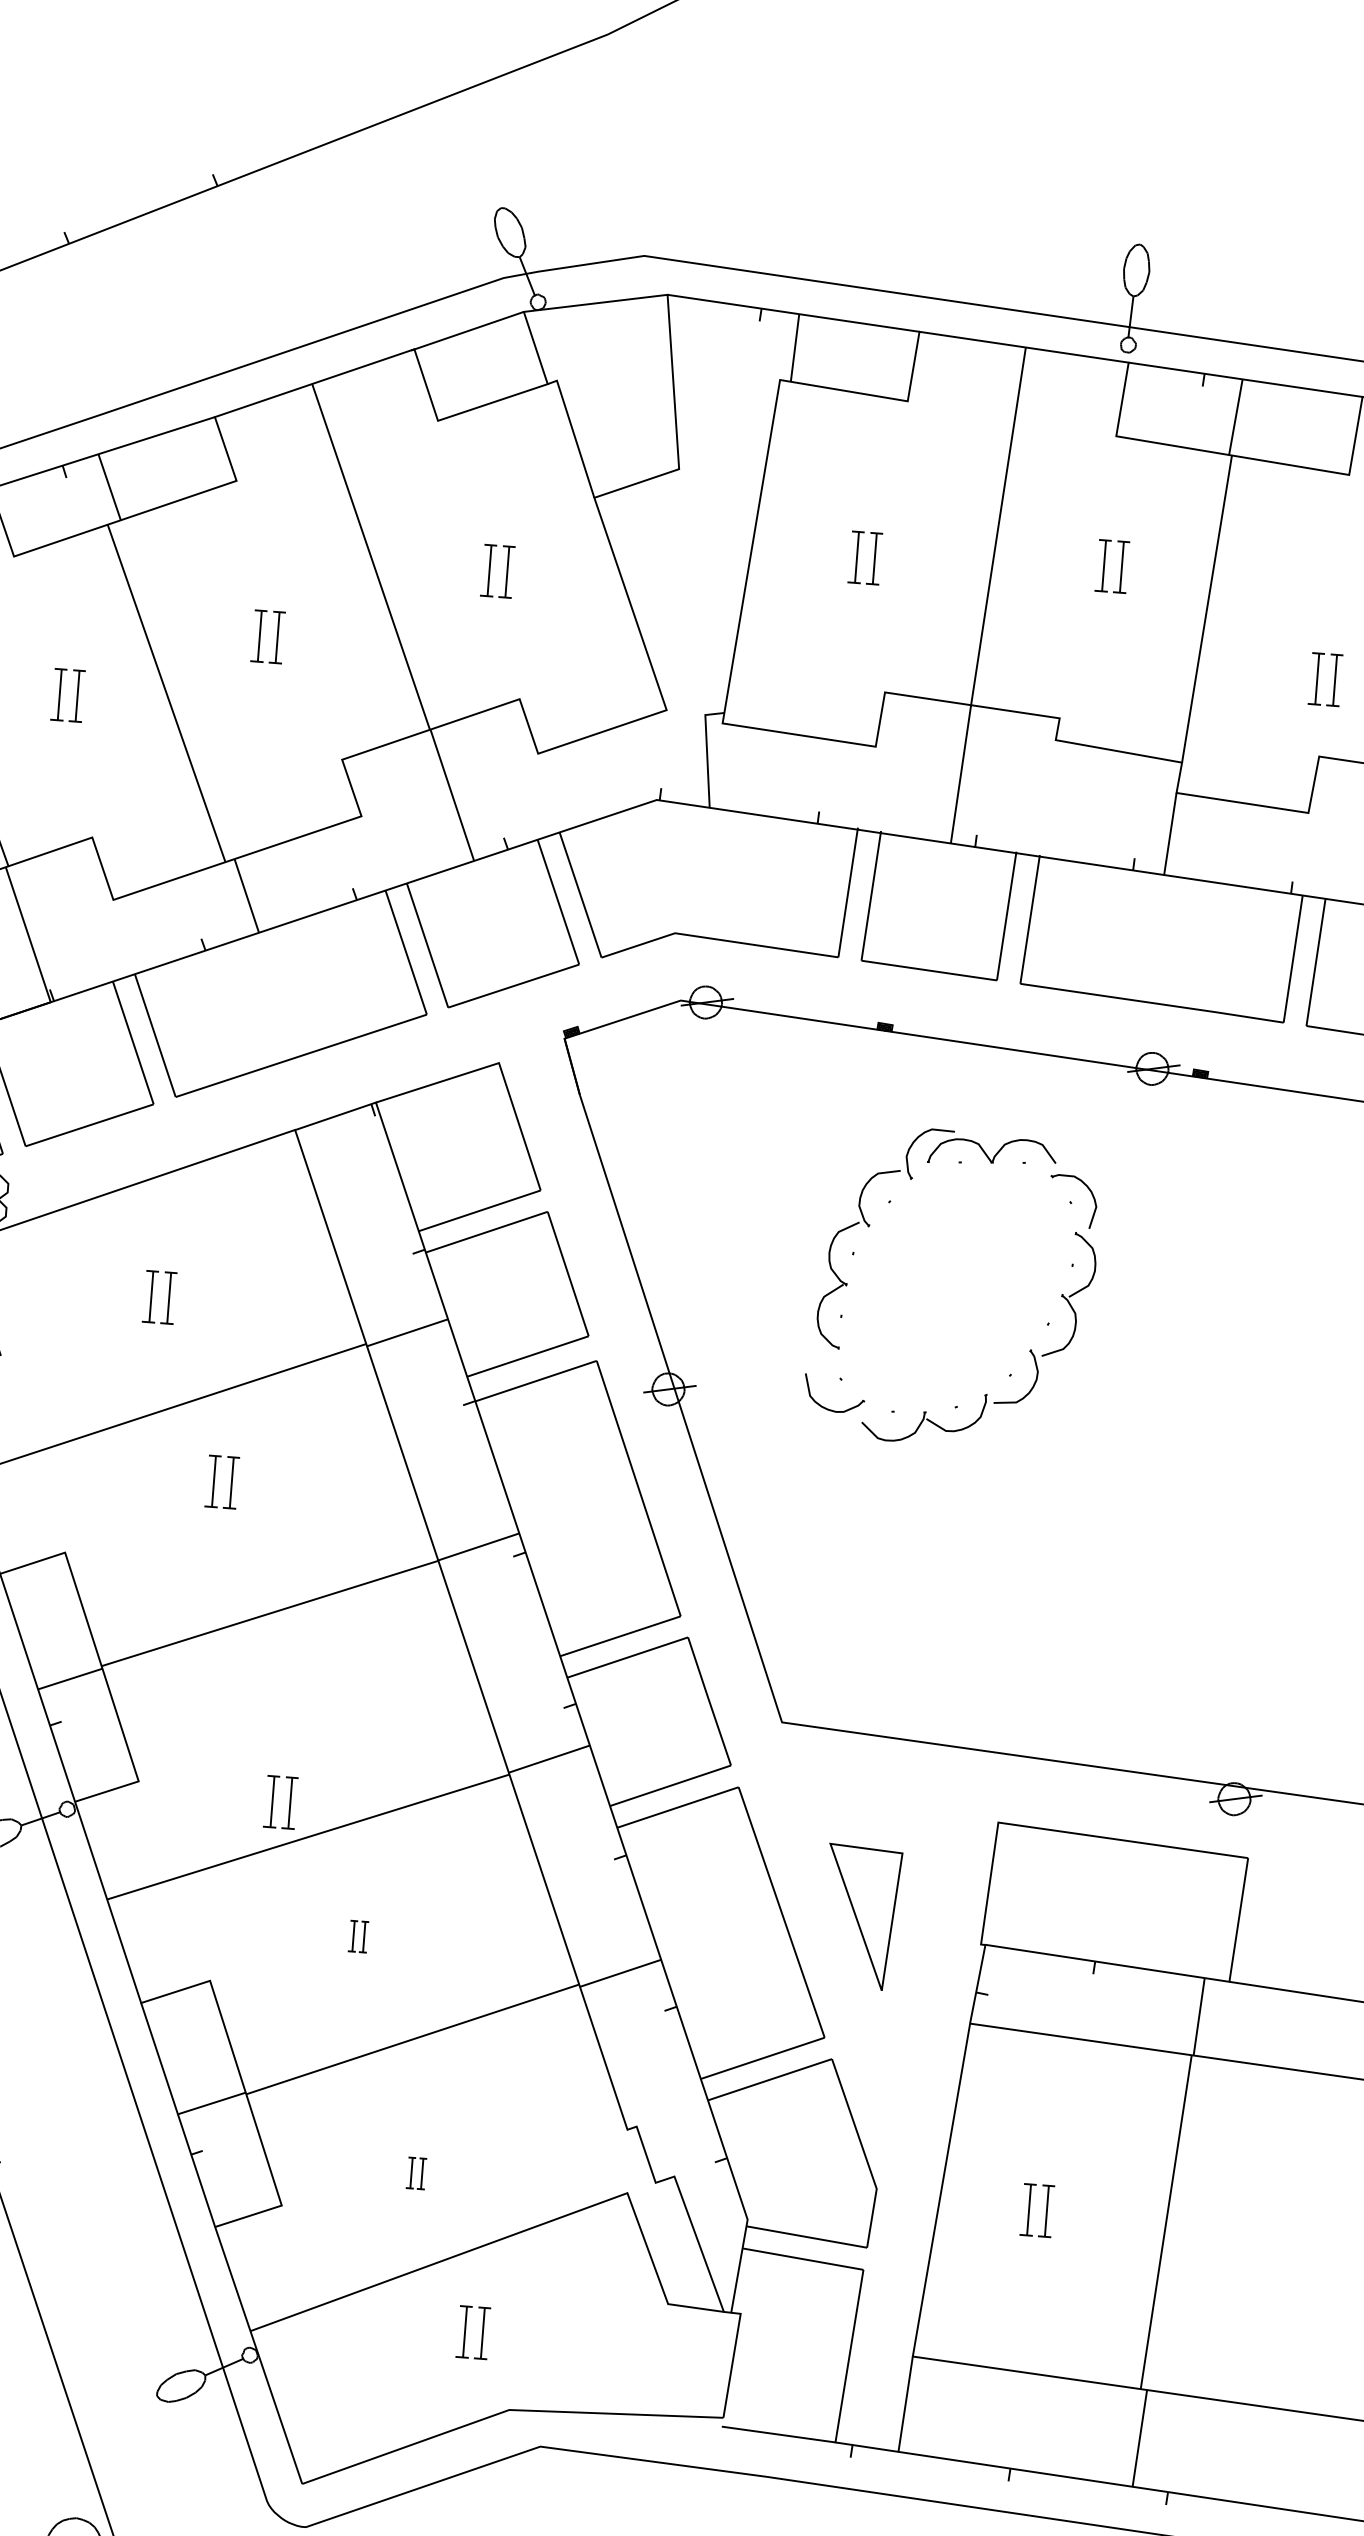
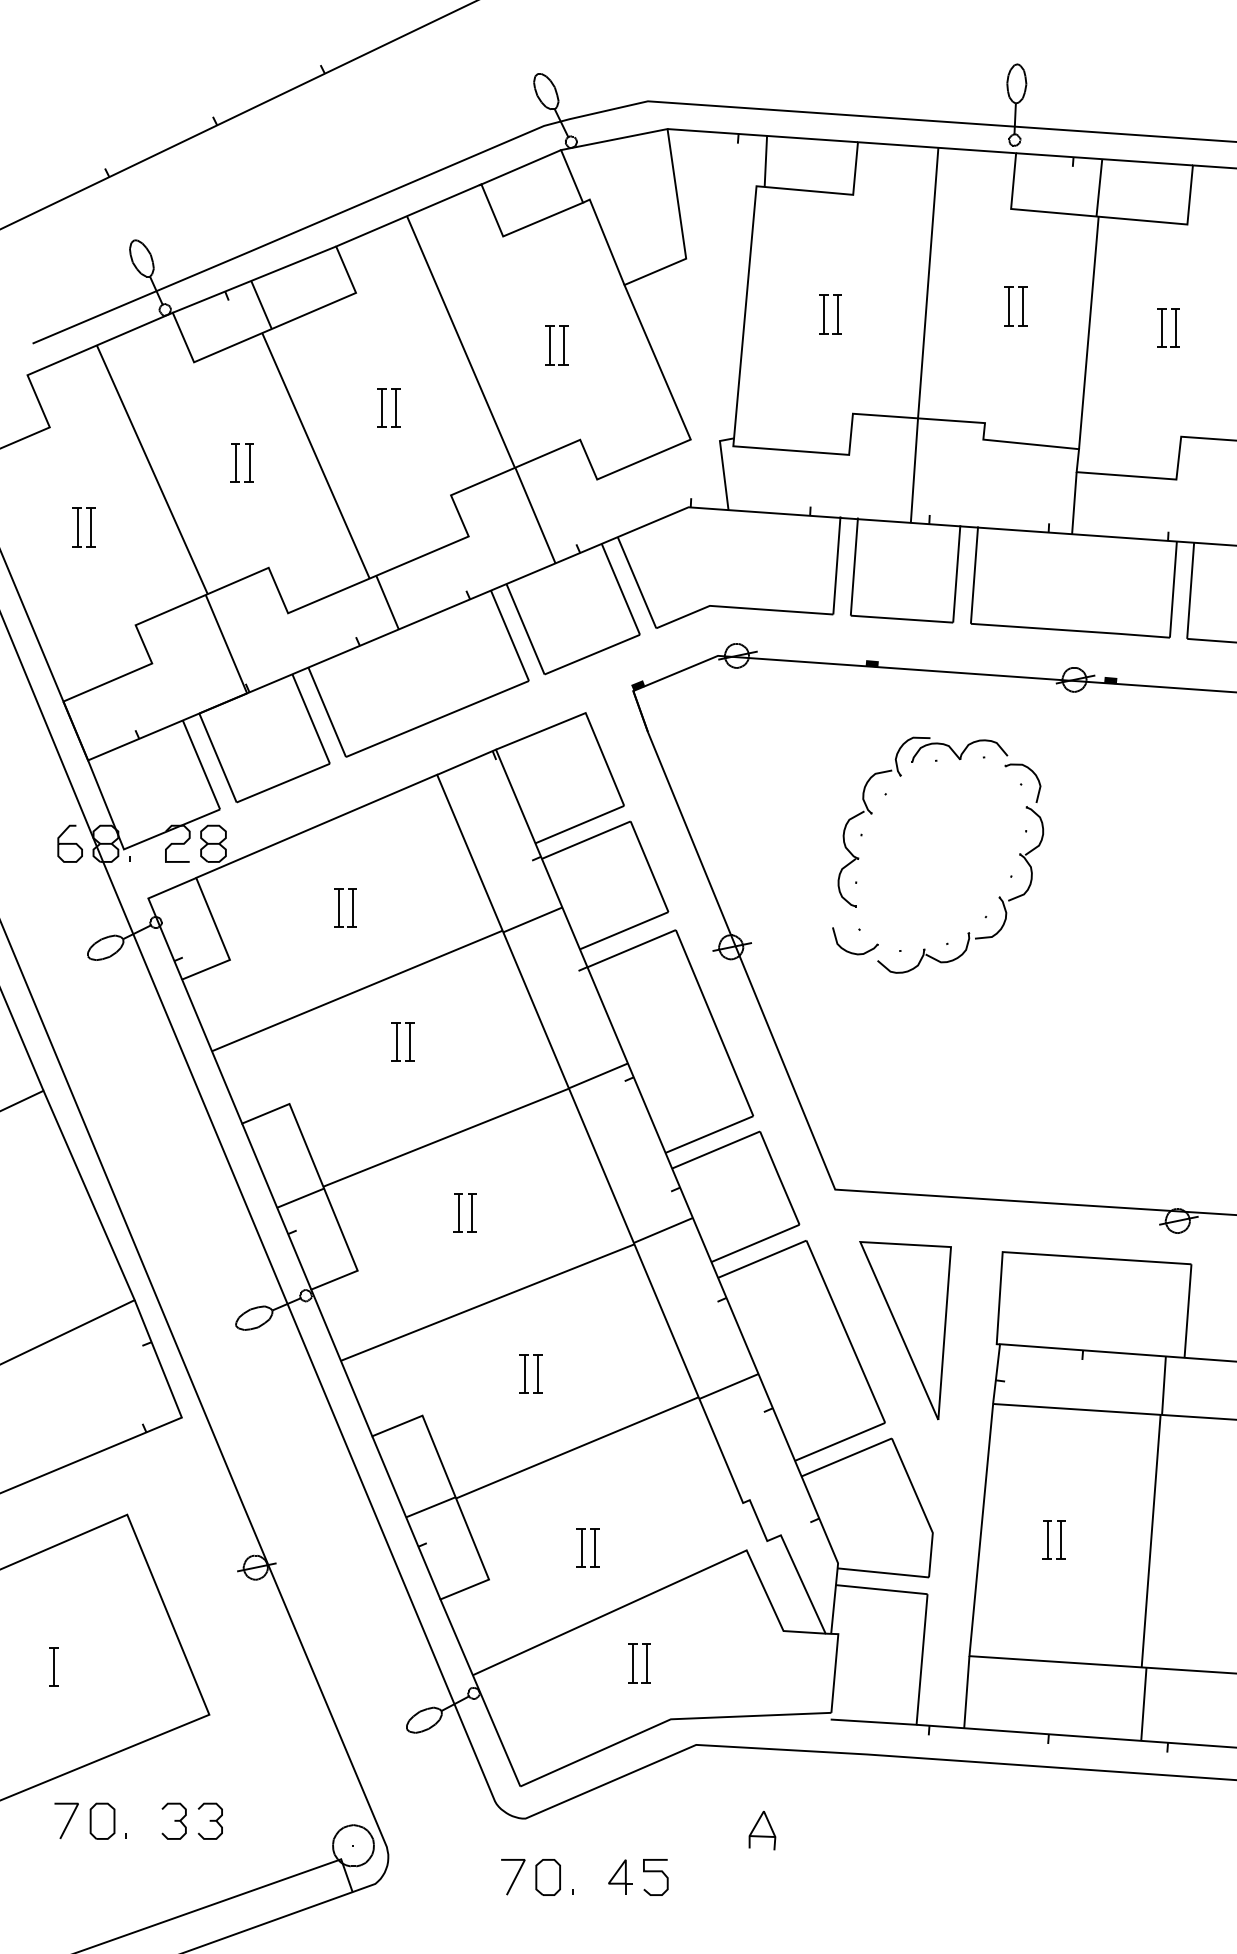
part: (1325, 679) -> (1168, 327), moved
part: (280, 1801) -> (464, 1212), moved
part: (861, 1916) -> (905, 1330), size x1.67
part: (358, 1935) -> (530, 1373), size x1.67
part: (415, 2172) -> (587, 1547), size x1.67

